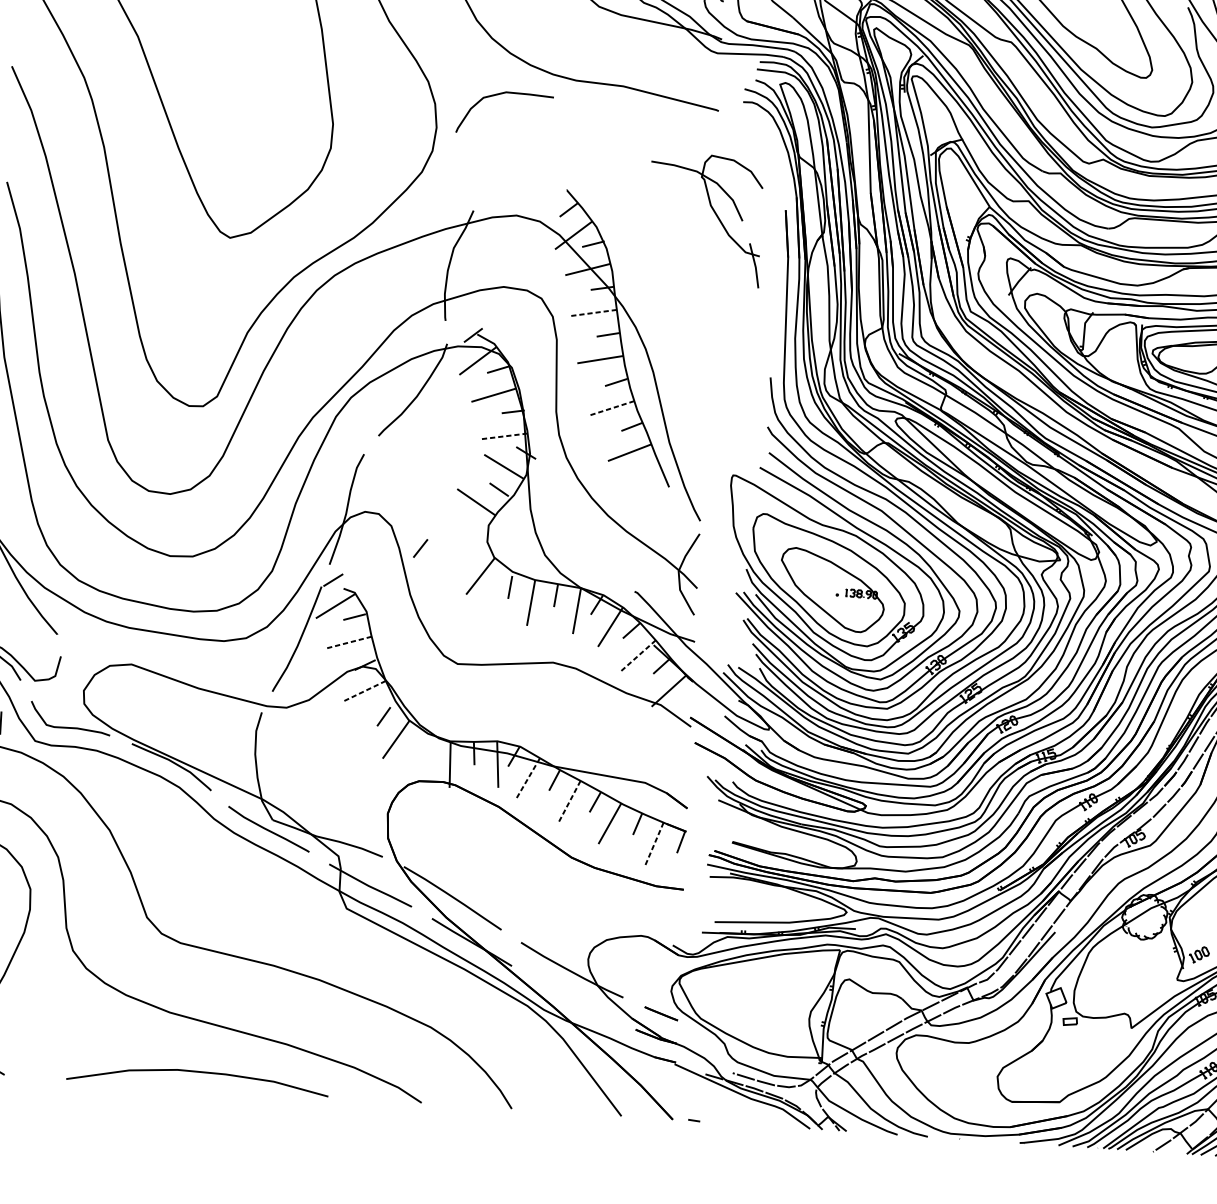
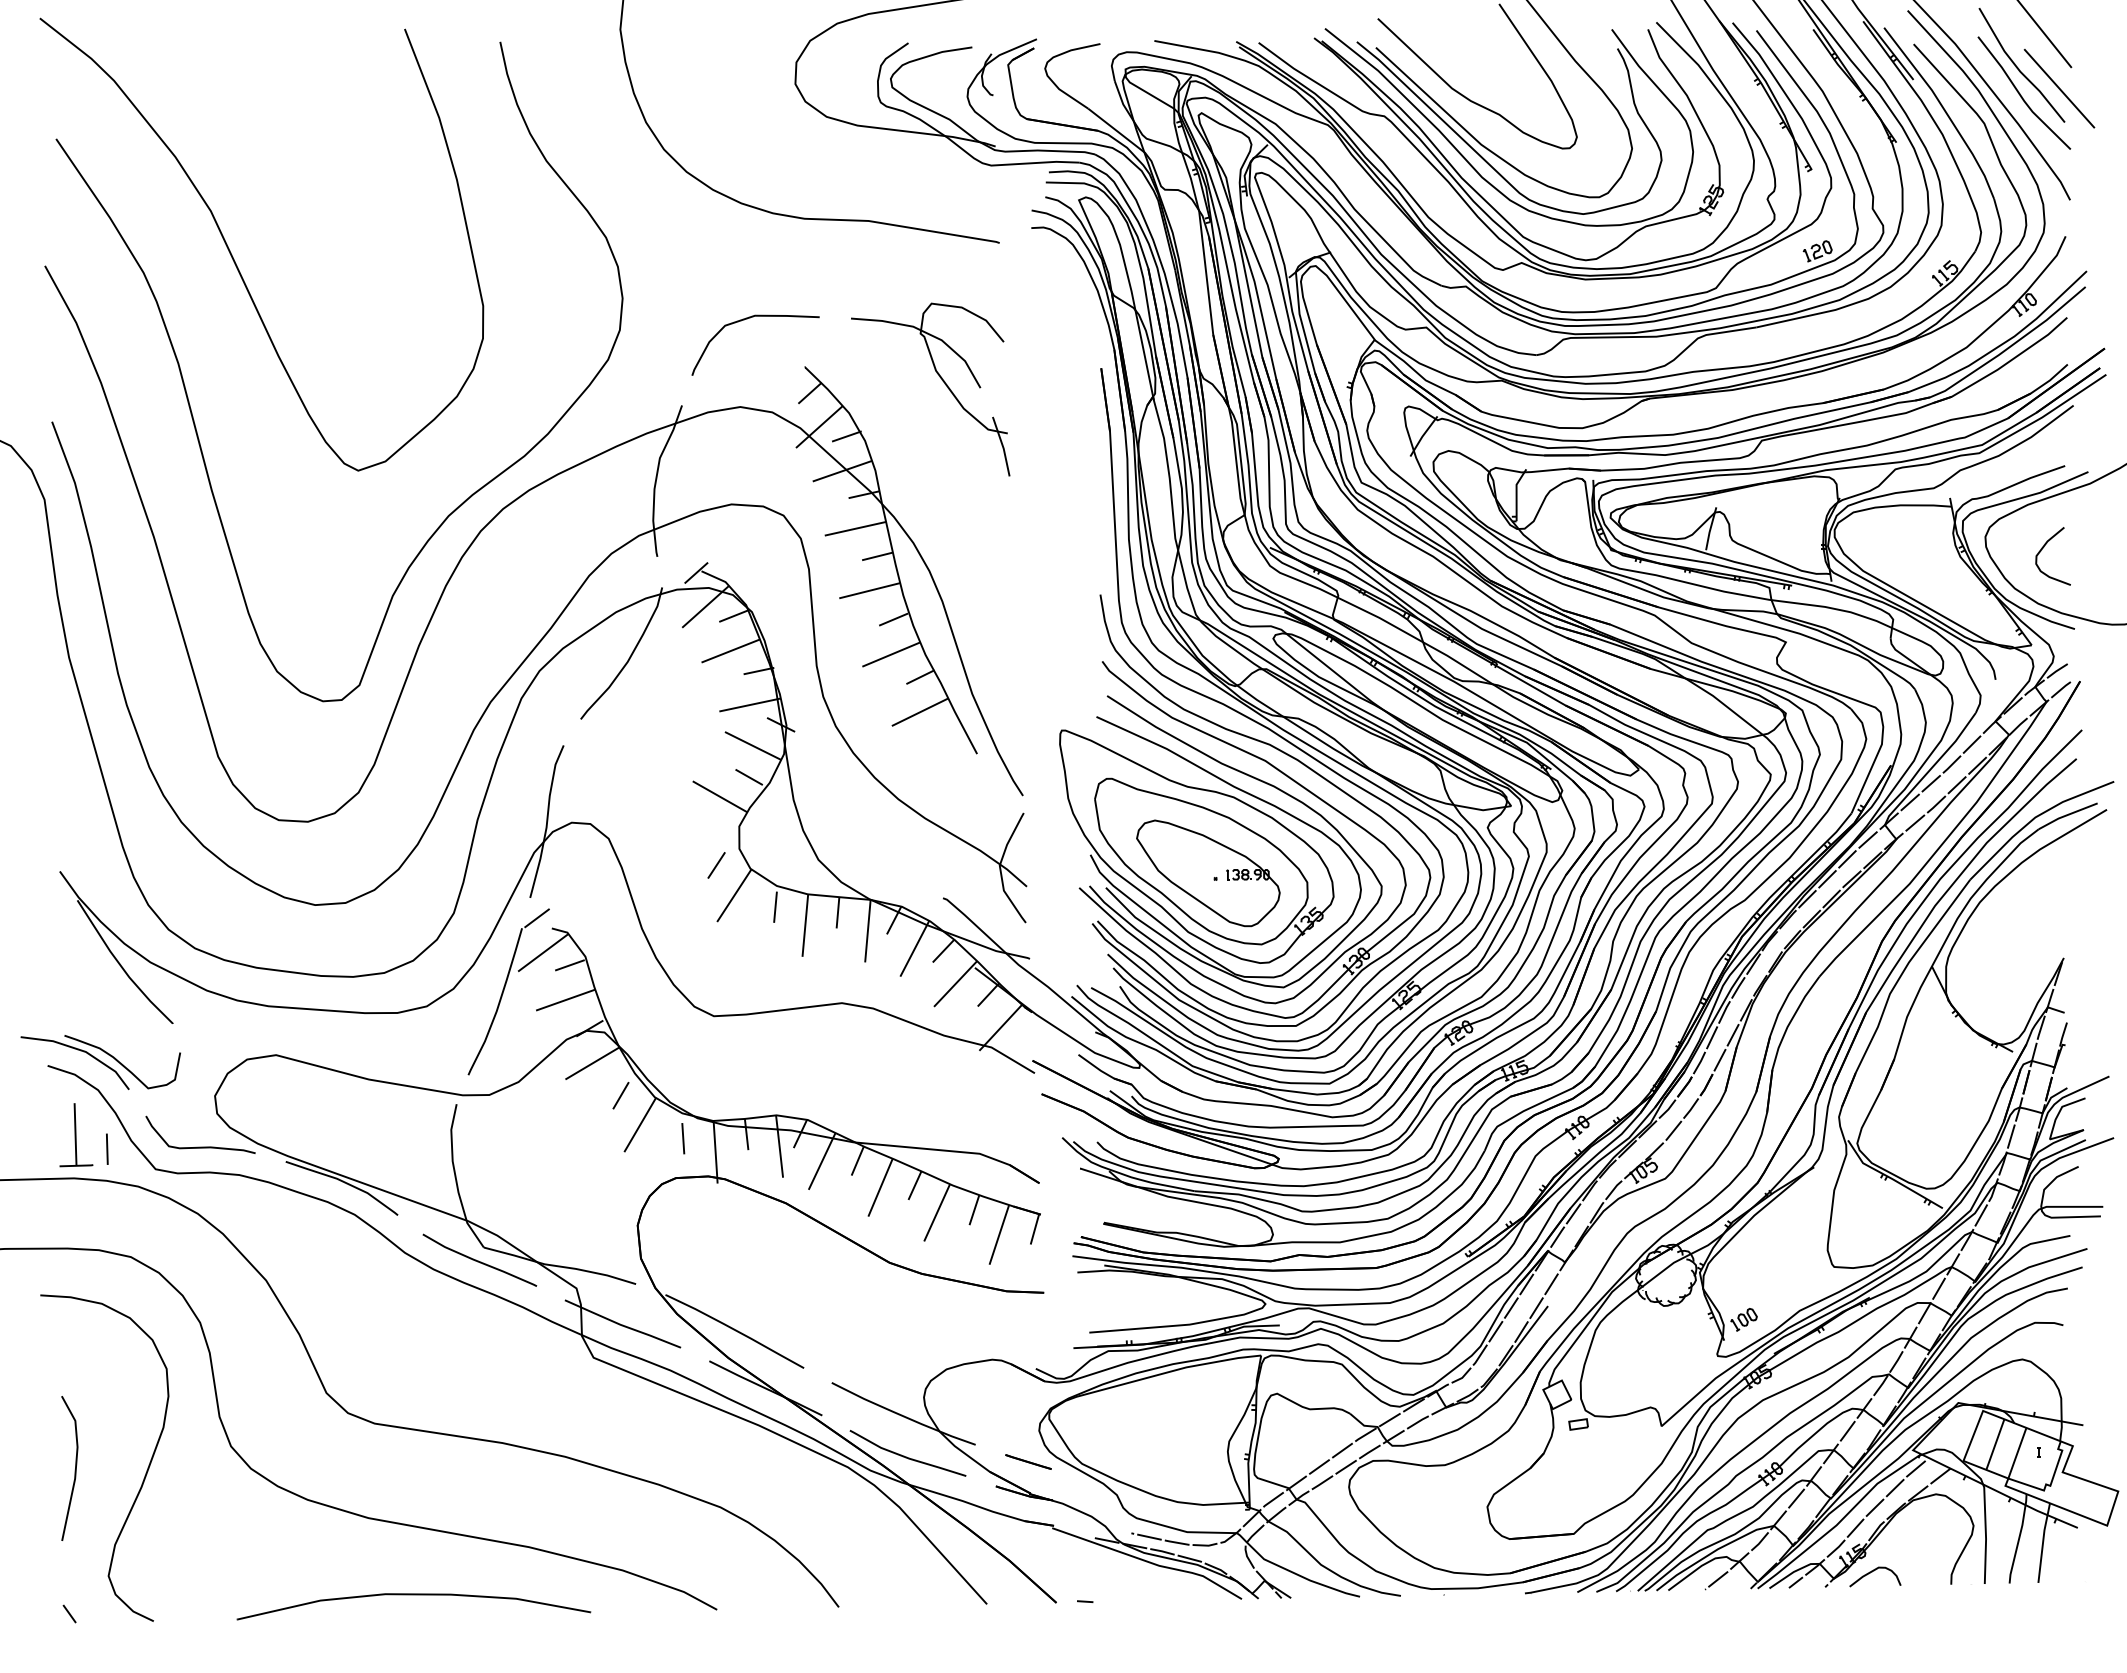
curve: (500, 94) -> (747, 319), moved
part: (714, 213) -> (942, 381), moved
line: (593, 312) -> (854, 528), dashed -> solid
line: (611, 408) -> (890, 654), dashed -> solid
line: (504, 436) -> (750, 704), dashed -> solid
line: (420, 548) -> (716, 865), moved
line: (349, 642) -> (565, 1000), dashed -> solid
line: (638, 656) -> (955, 984), dashed -> solid
line: (364, 691) -> (591, 1063), dashed -> solid
line: (427, 752) -> (683, 1138), added
line: (528, 777) -> (822, 1160), dashed -> solid
line: (569, 802) -> (880, 1188), dashed -> solid
line: (654, 844) -> (999, 1235), dashed -> solid
curve: (571, 1001) -> (906, 1456), added

